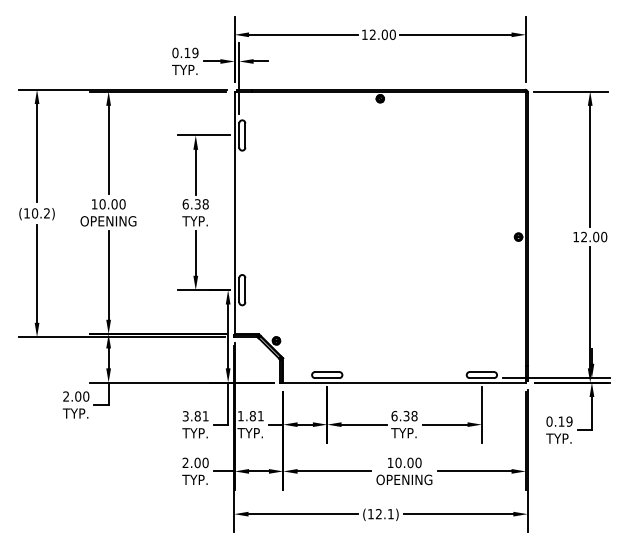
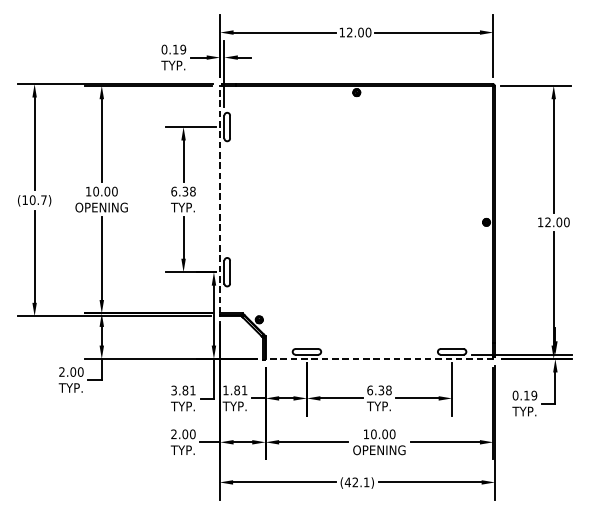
line: (234, 212) -> (219, 199), solid -> dashed
text: (46, 213) -> (43, 200), (10.2) -> (10.7)
line: (404, 382) -> (379, 358), solid -> dashed
text: (370, 514) -> (347, 482), (12.1) -> (42.1)

